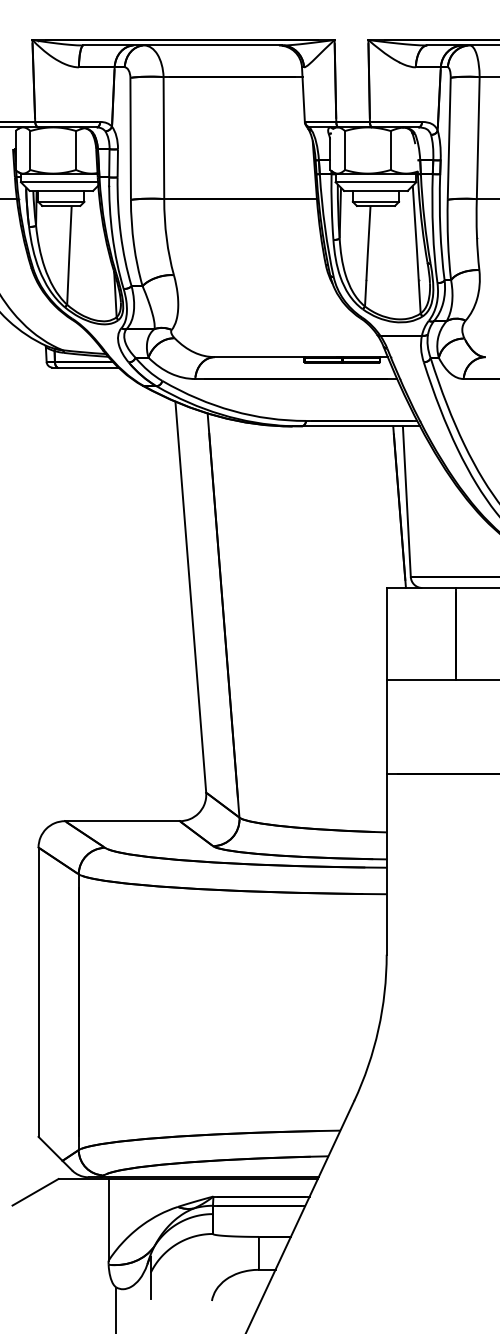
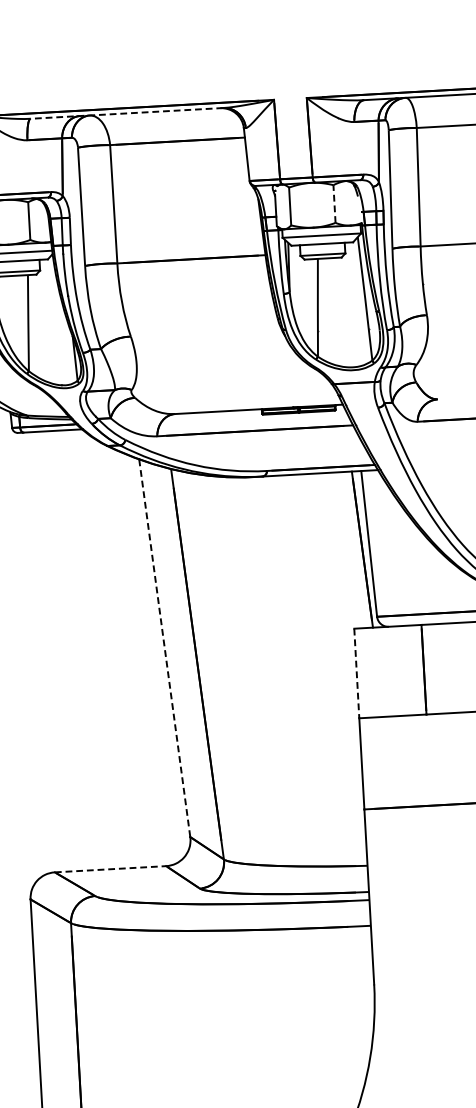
line: (182, 45) -> (126, 113), solid -> dashed
line: (390, 150) -> (334, 204), solid -> dashed
line: (190, 597) -> (164, 648), solid -> dashed
line: (386, 634) -> (356, 673), solid -> dashed
line: (122, 821) -> (110, 869), solid -> dashed

